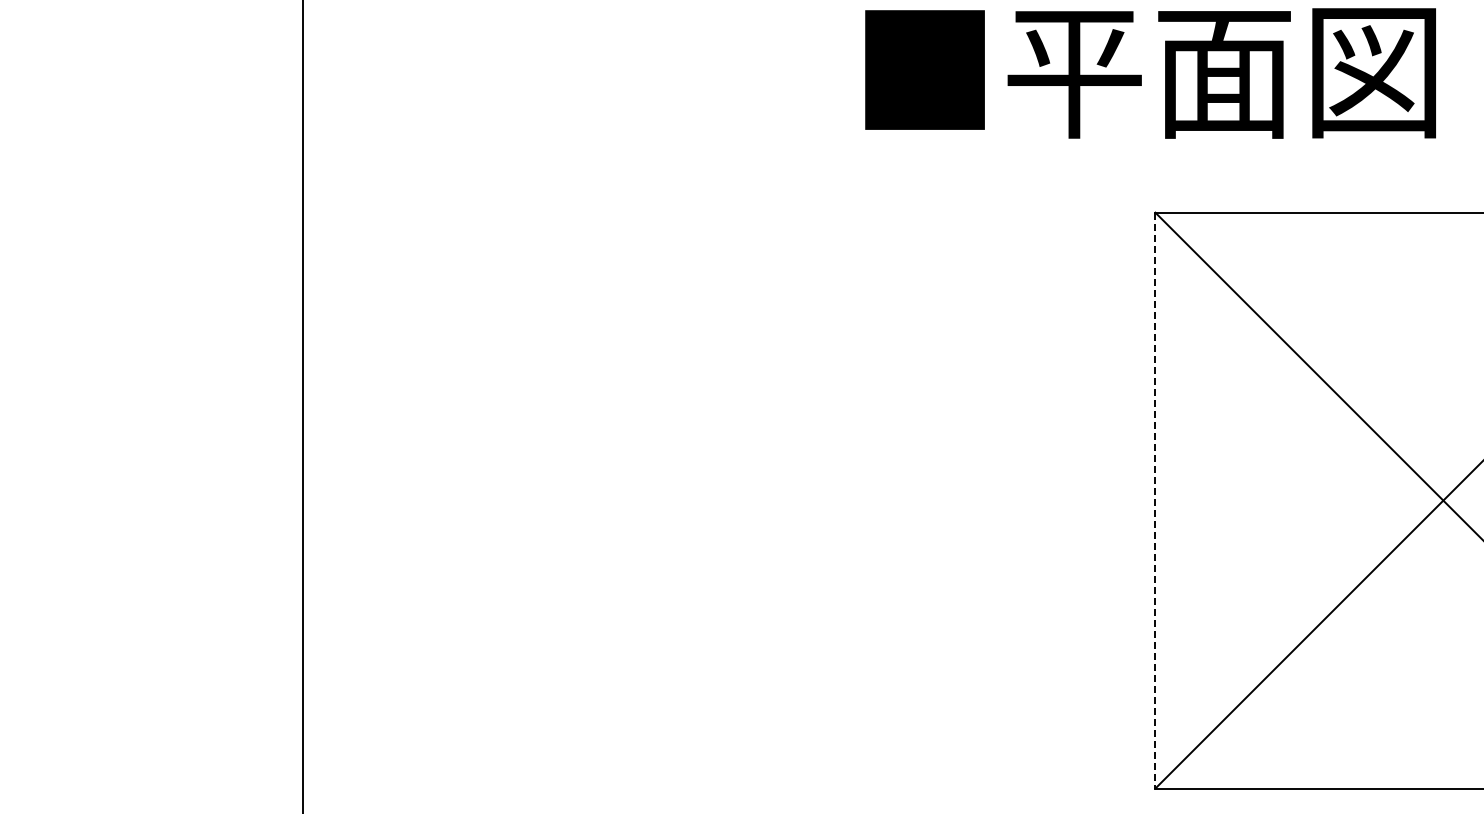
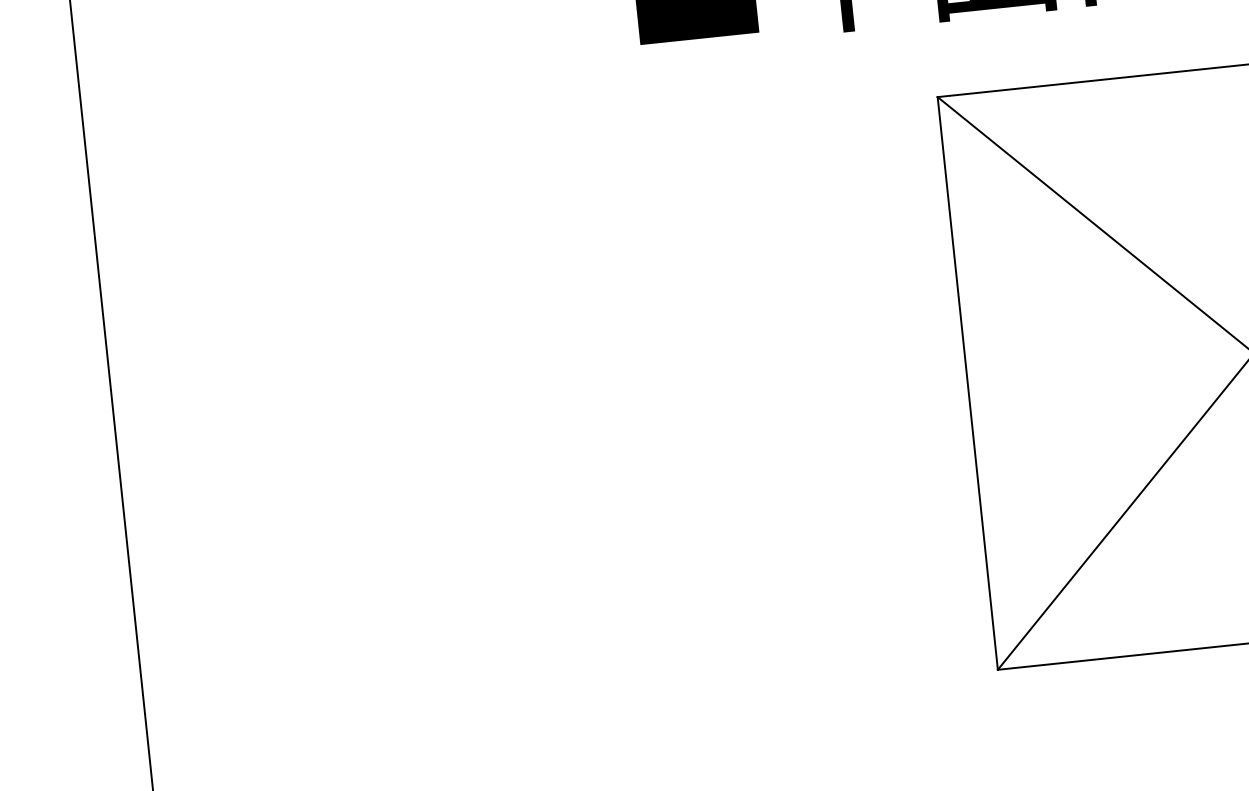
line: (1155, 500) -> (967, 383), dashed -> solid

